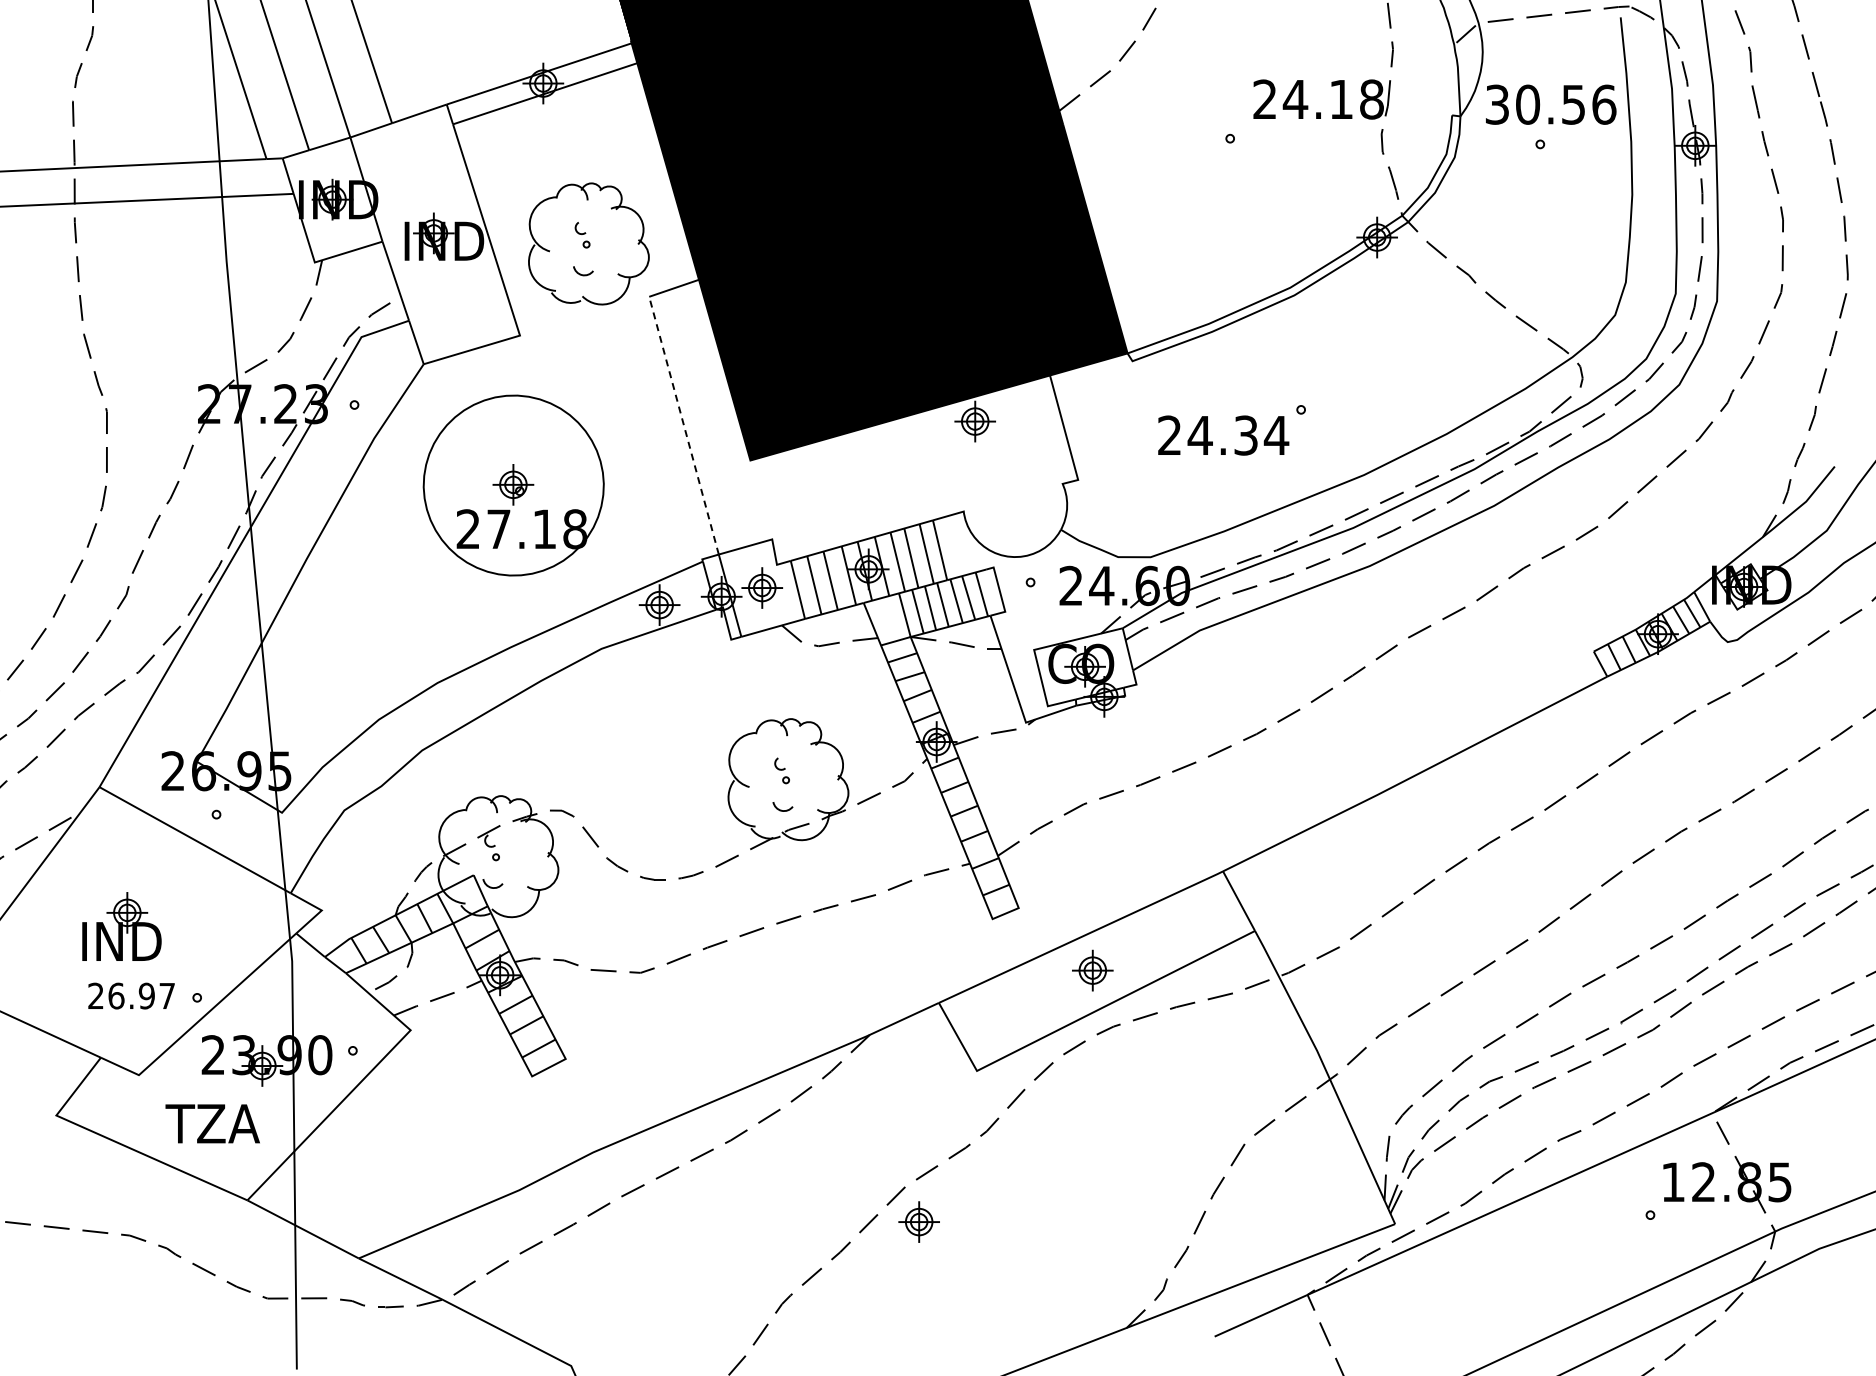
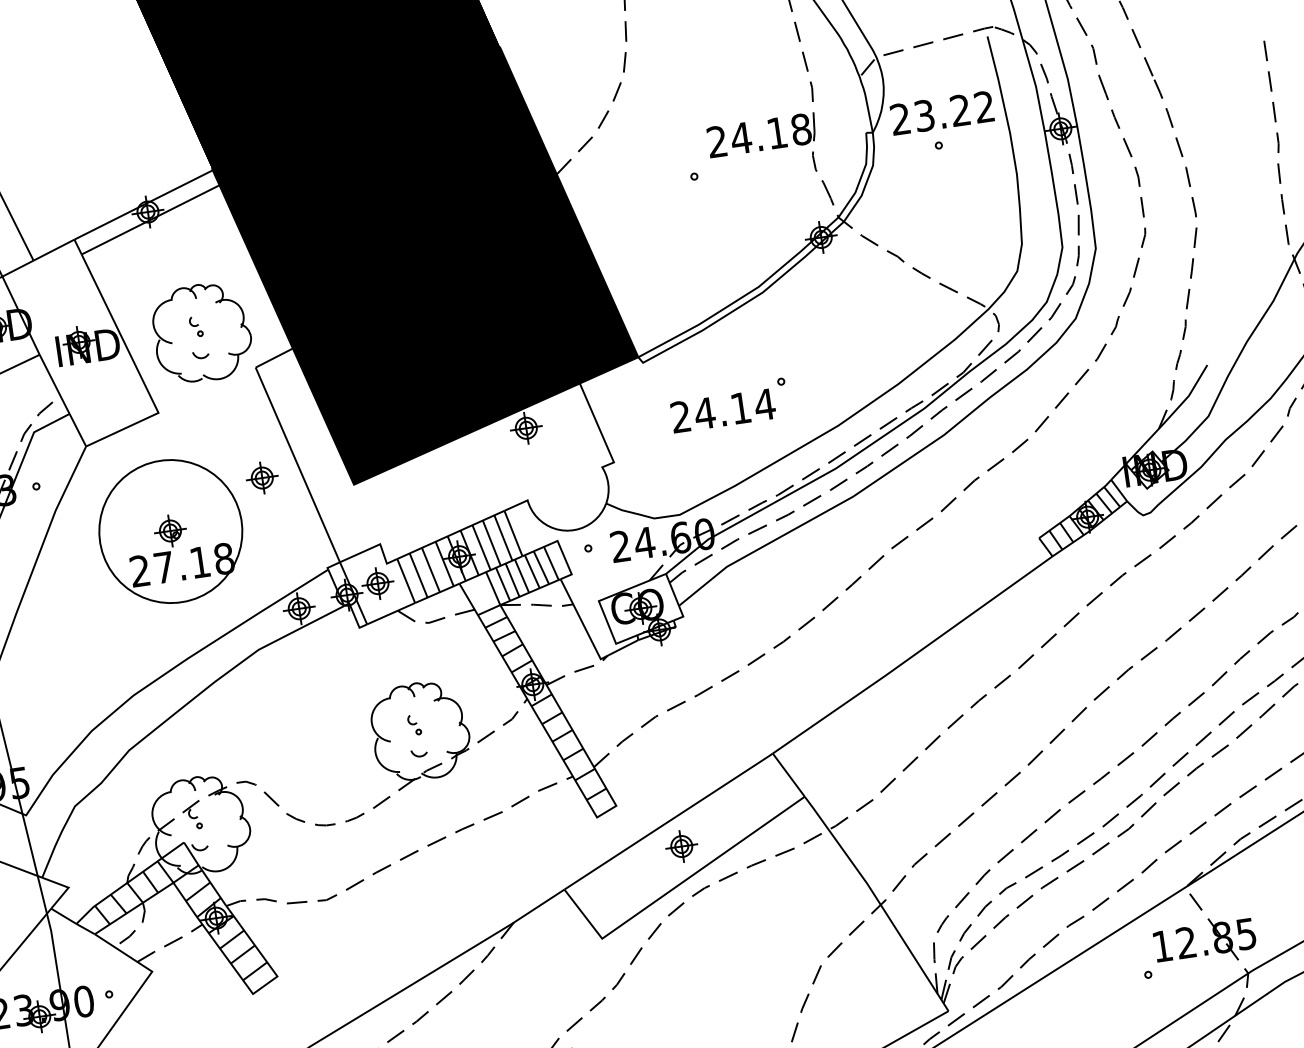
text: (1550, 104) -> (942, 113), 30.56 -> 23.22
line: (683, 425) -> (297, 464), dashed -> solid
part: (637, 435) -> (262, 477), added
text: (1245, 435) -> (740, 408), 24.34 -> 24.14

